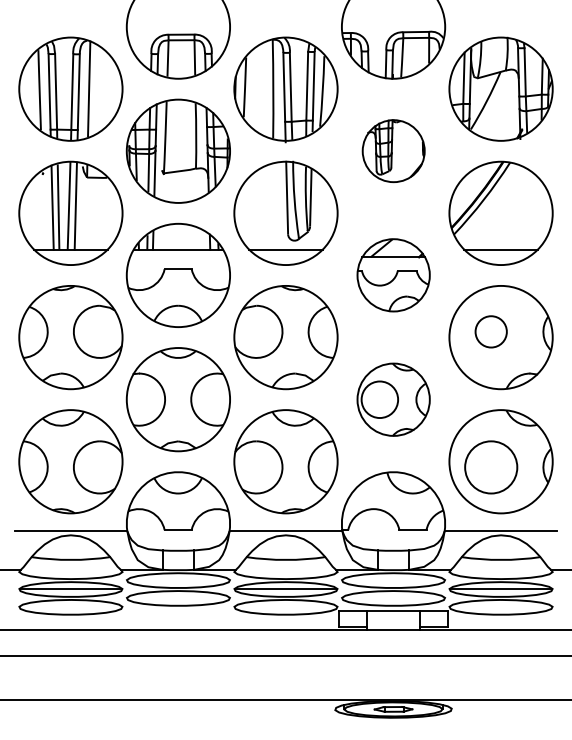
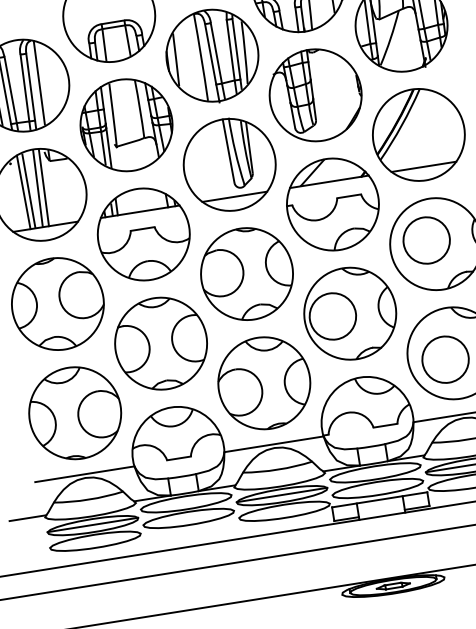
part: (393, 150) -> (315, 94), size x1.67
part: (393, 274) -> (332, 203), size x1.43
circle: (491, 331) -> (426, 240), size x1.67
part: (393, 399) -> (350, 313), size x1.43

